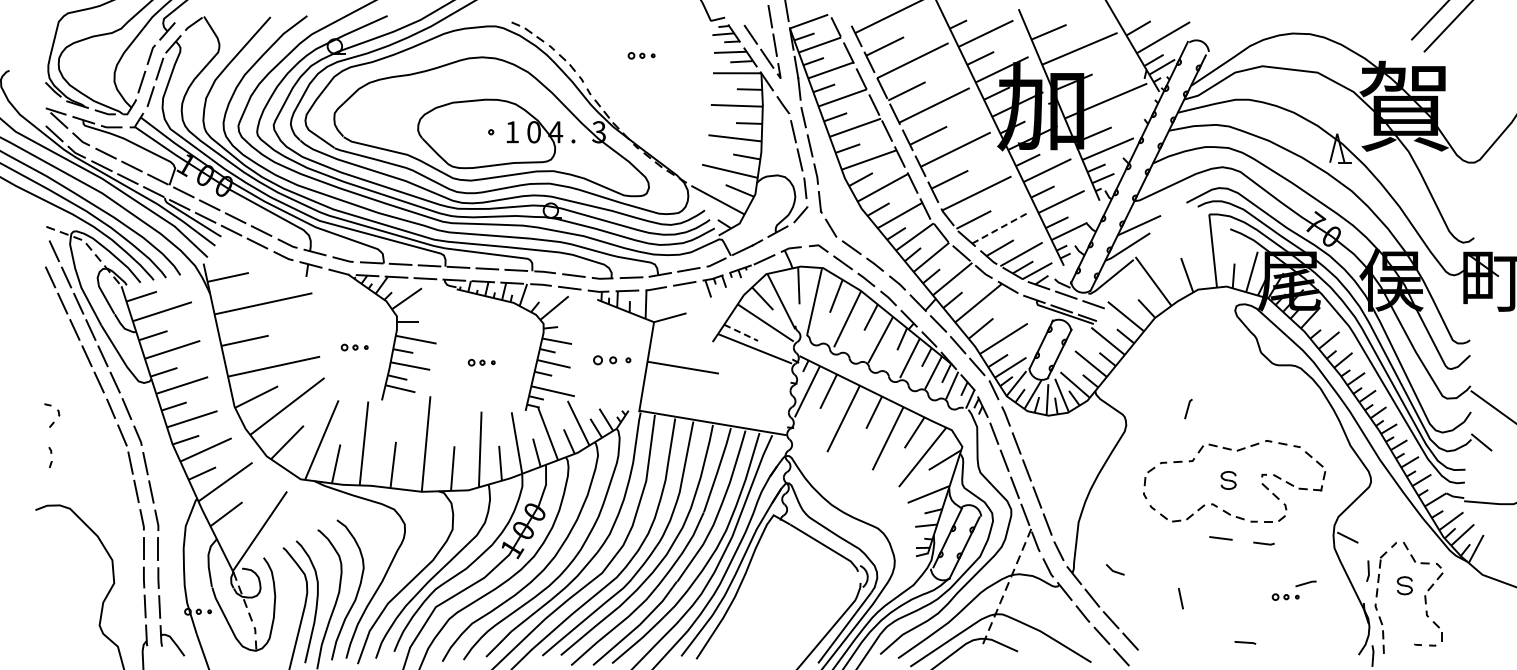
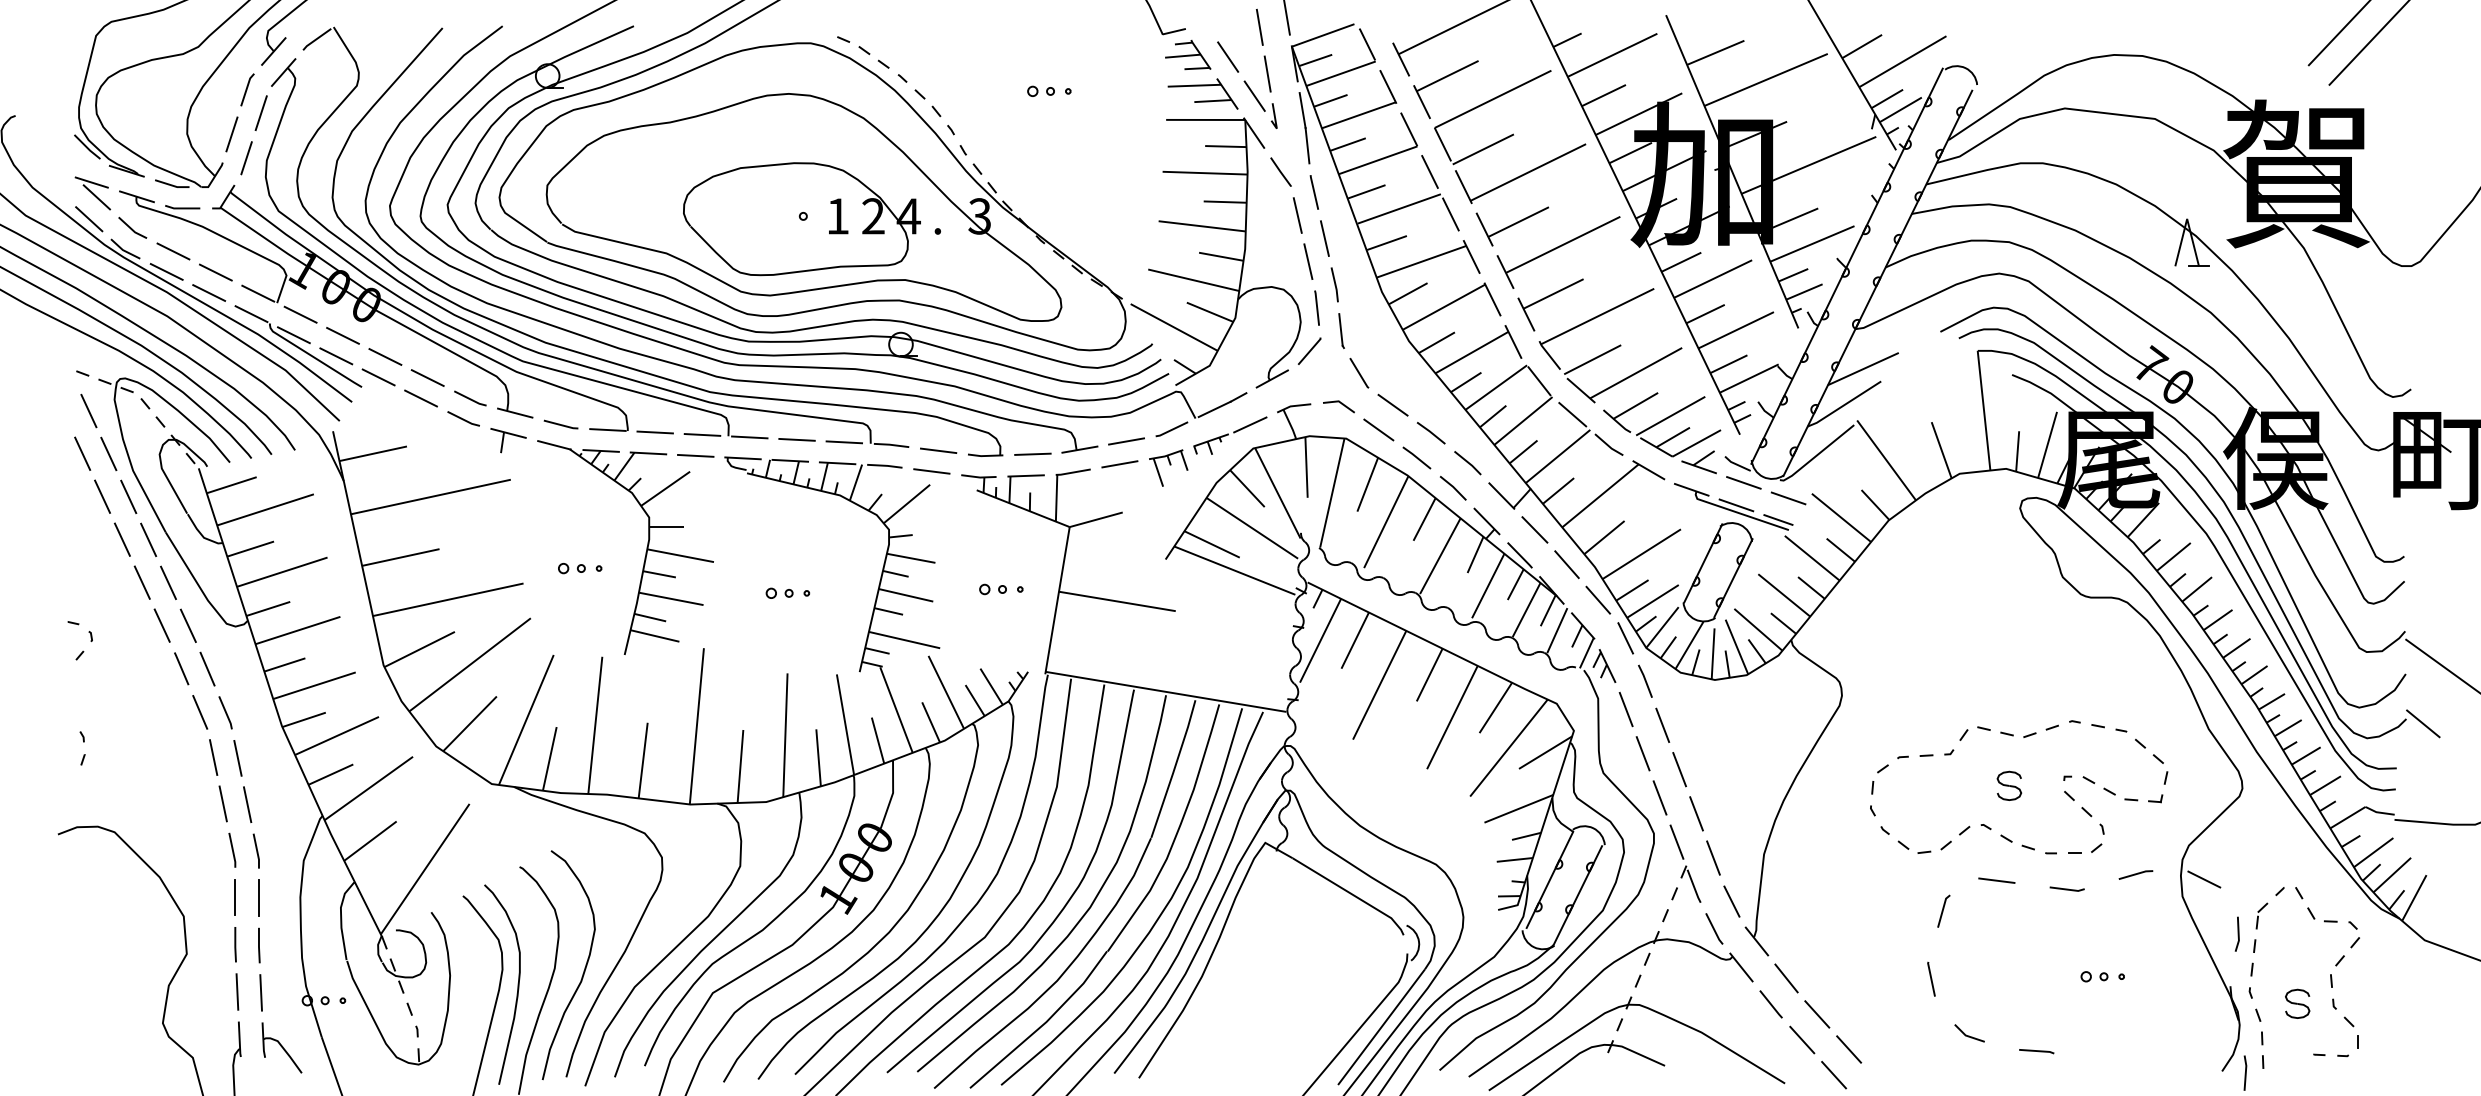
text: (533, 132) -> (872, 216), 0 -> 2
line: (1000, 227) -> (1636, 372), dashed -> solid
line: (741, 332) -> (1212, 543), dashed -> solid
part: (612, 360) -> (1001, 589), size x0.71
line: (1188, 408) -> (1943, 910), moved
part: (52, 415) -> (80, 640), moved
line: (1114, 570) -> (1968, 1034), moved
line: (1305, 583) -> (2135, 874), moved
part: (1404, 585) -> (2297, 1003), moved

